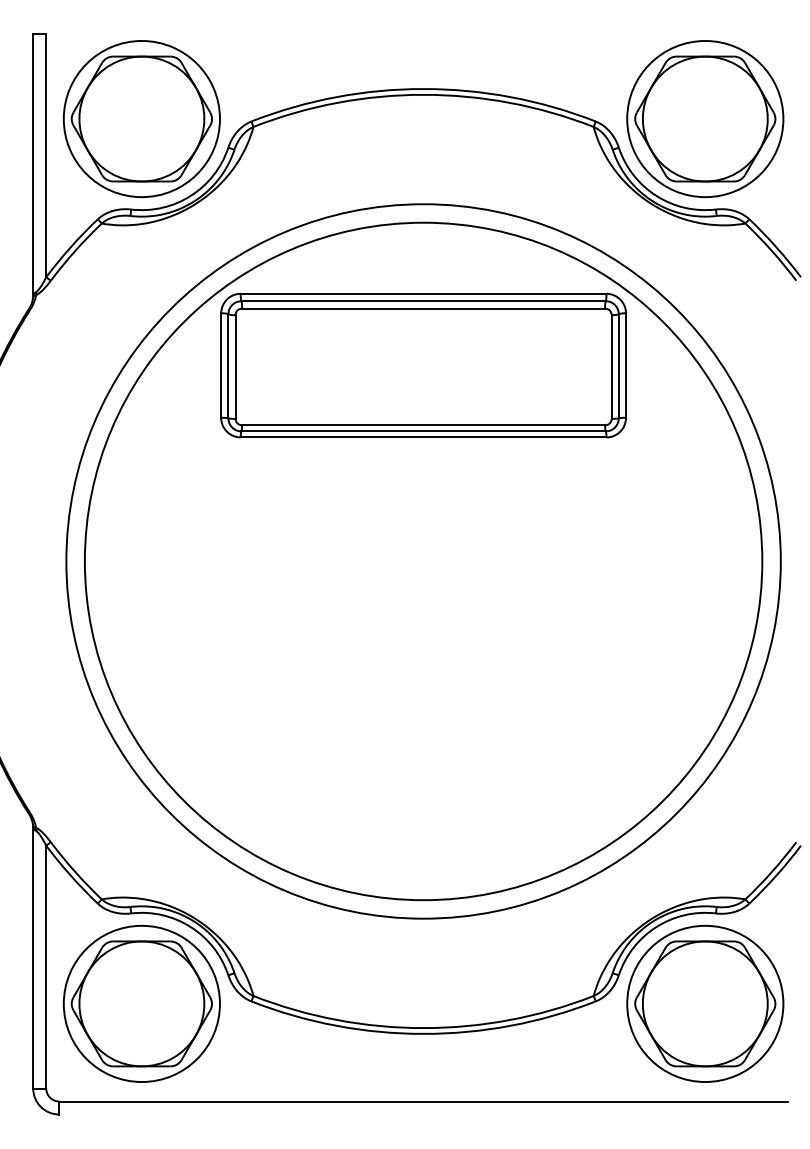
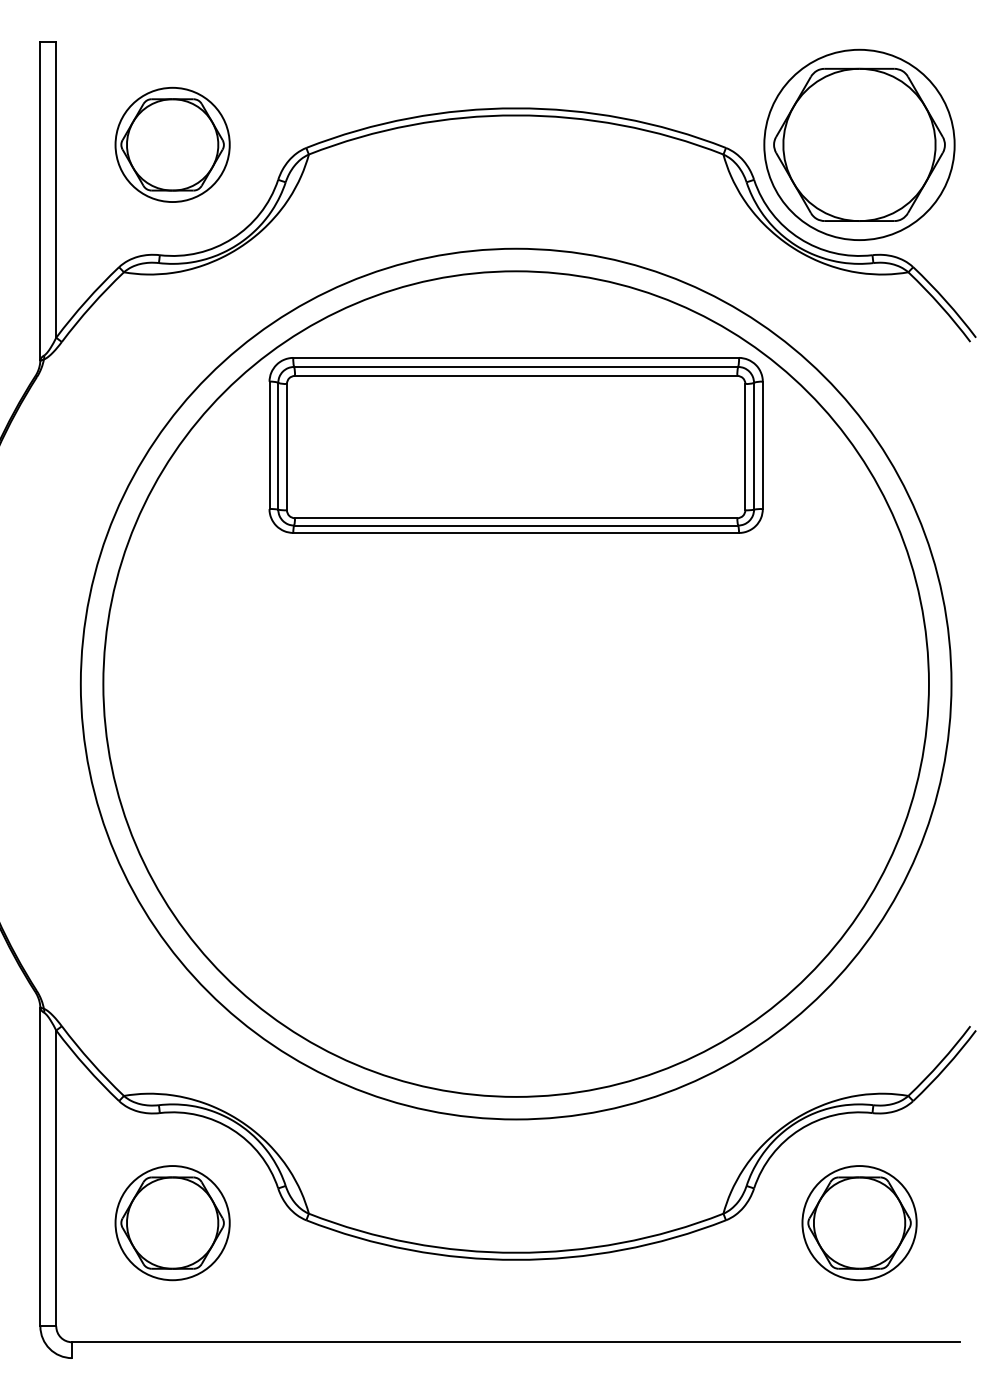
part: (141, 118) -> (172, 144), size x0.6
part: (141, 1003) -> (172, 1222), size x0.6
part: (705, 1003) -> (859, 1222), size x0.6

